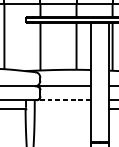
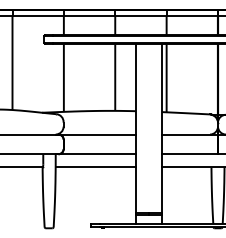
line: (64, 100) -> (97, 154), dashed -> solid
line: (62, 109) -> (95, 167), added

